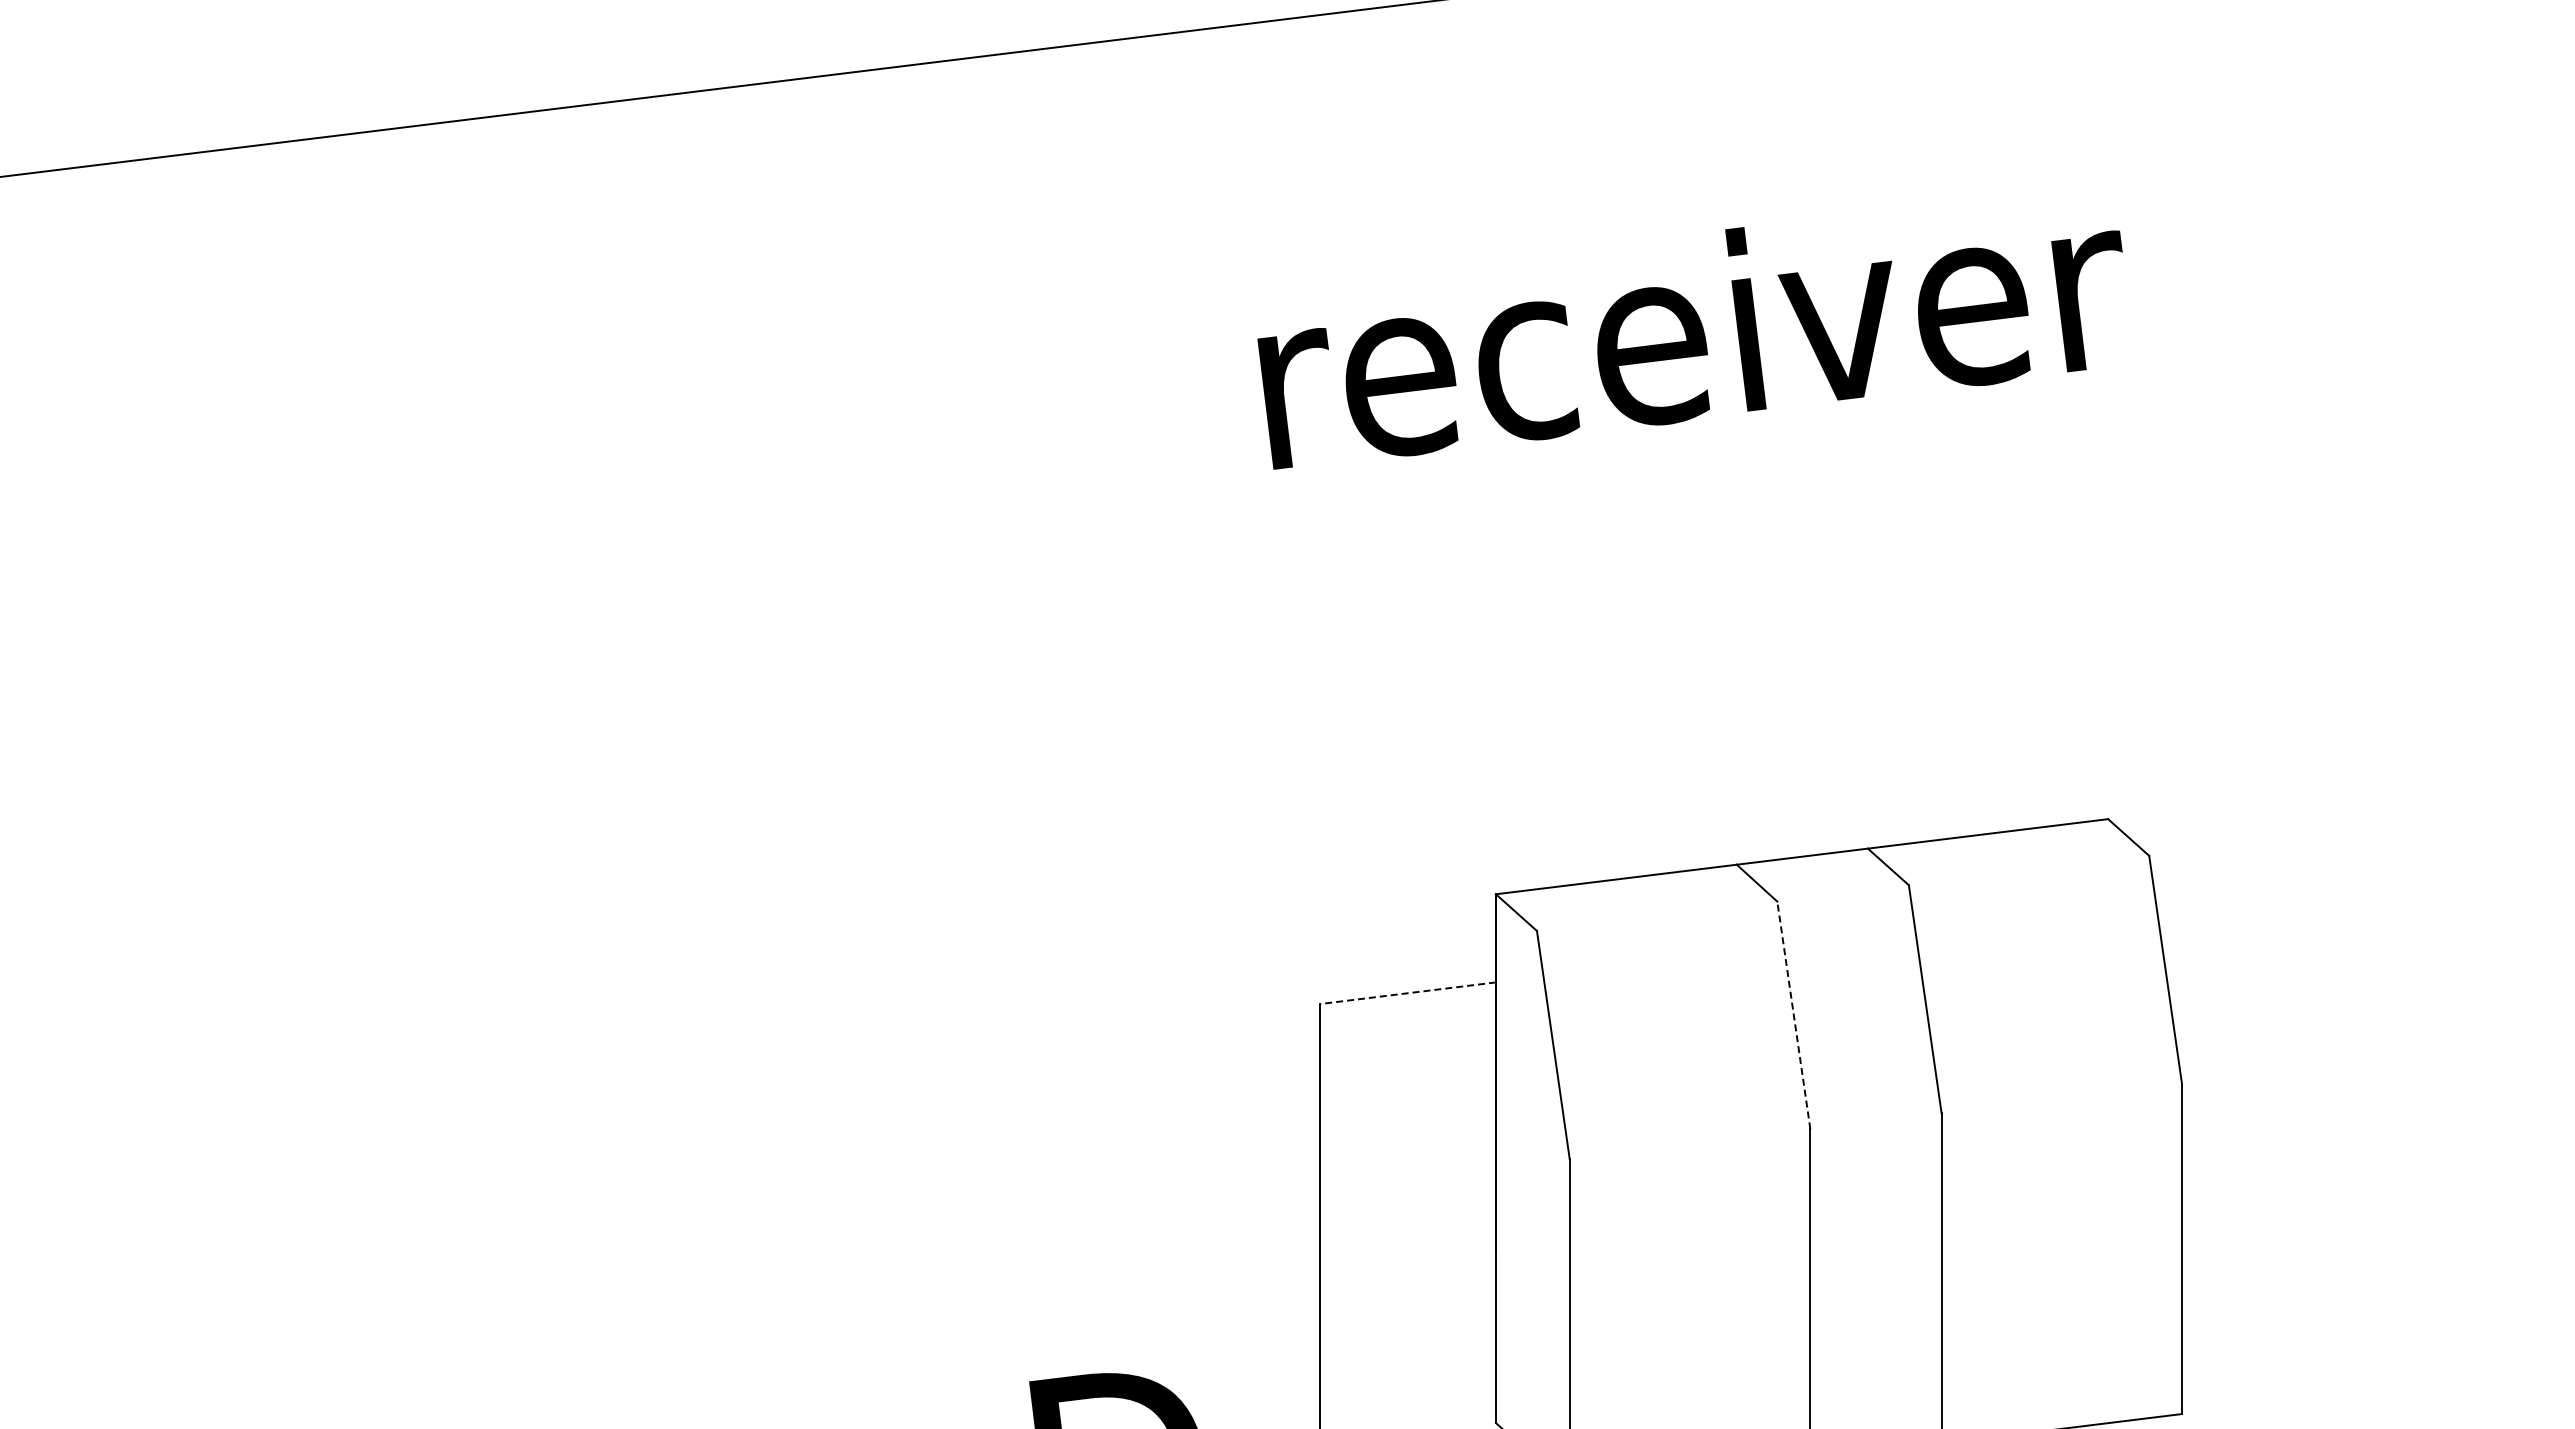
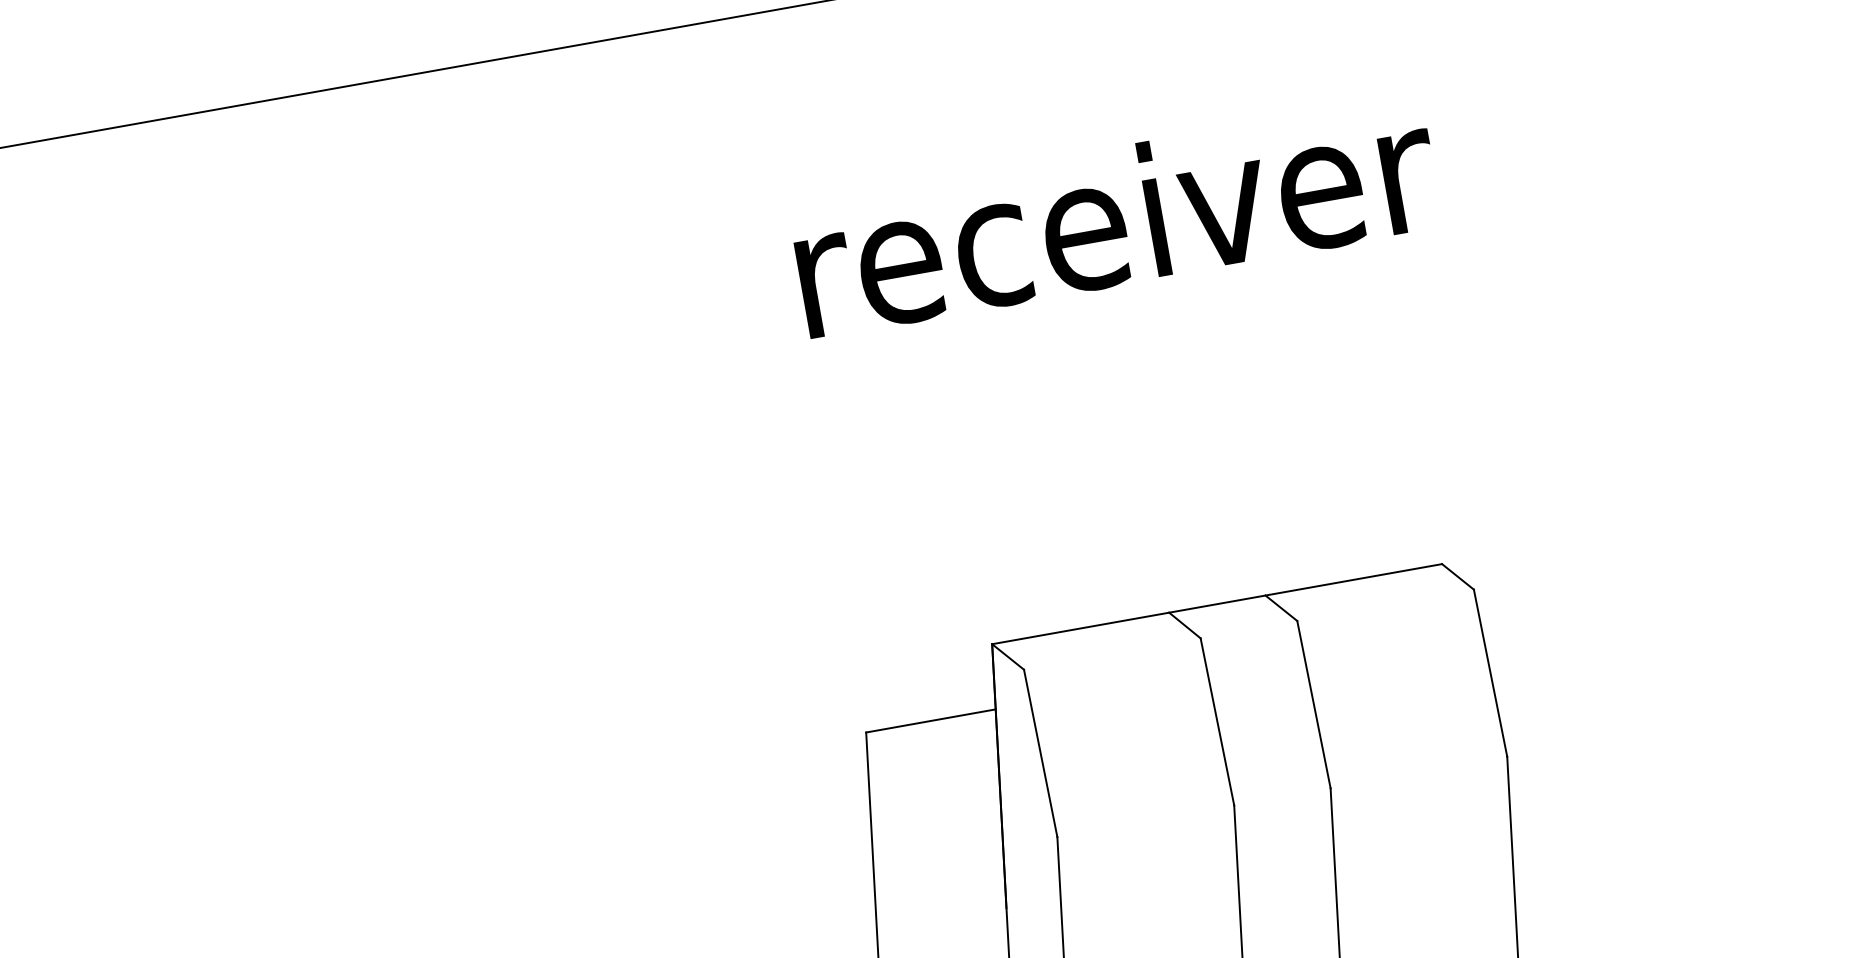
line: (1407, 993) -> (930, 721), dashed -> solid
line: (1793, 1014) -> (1217, 721), dashed -> solid

